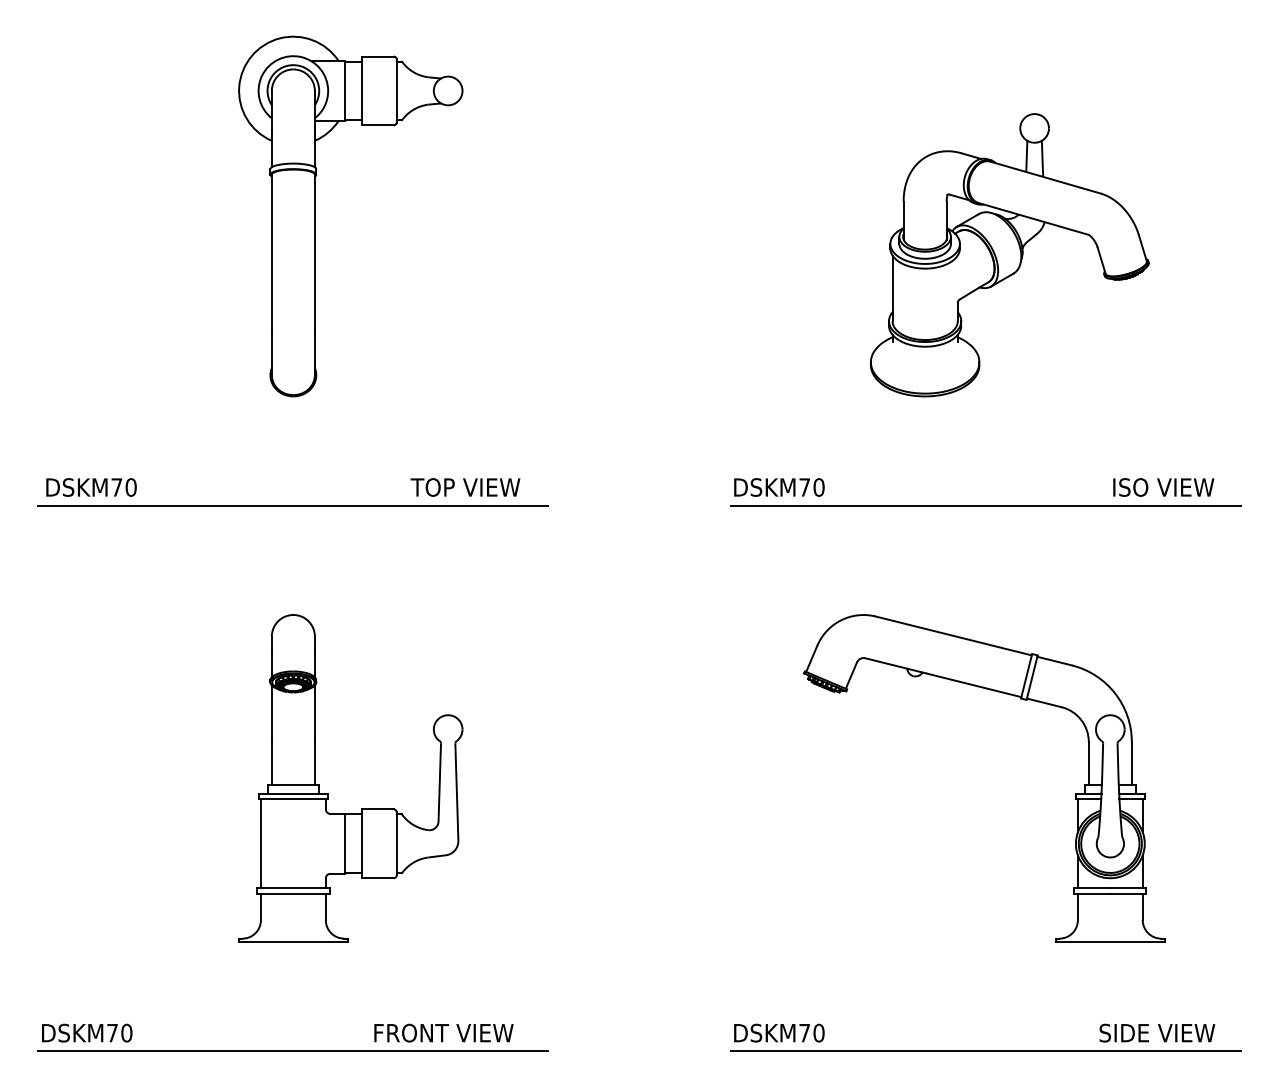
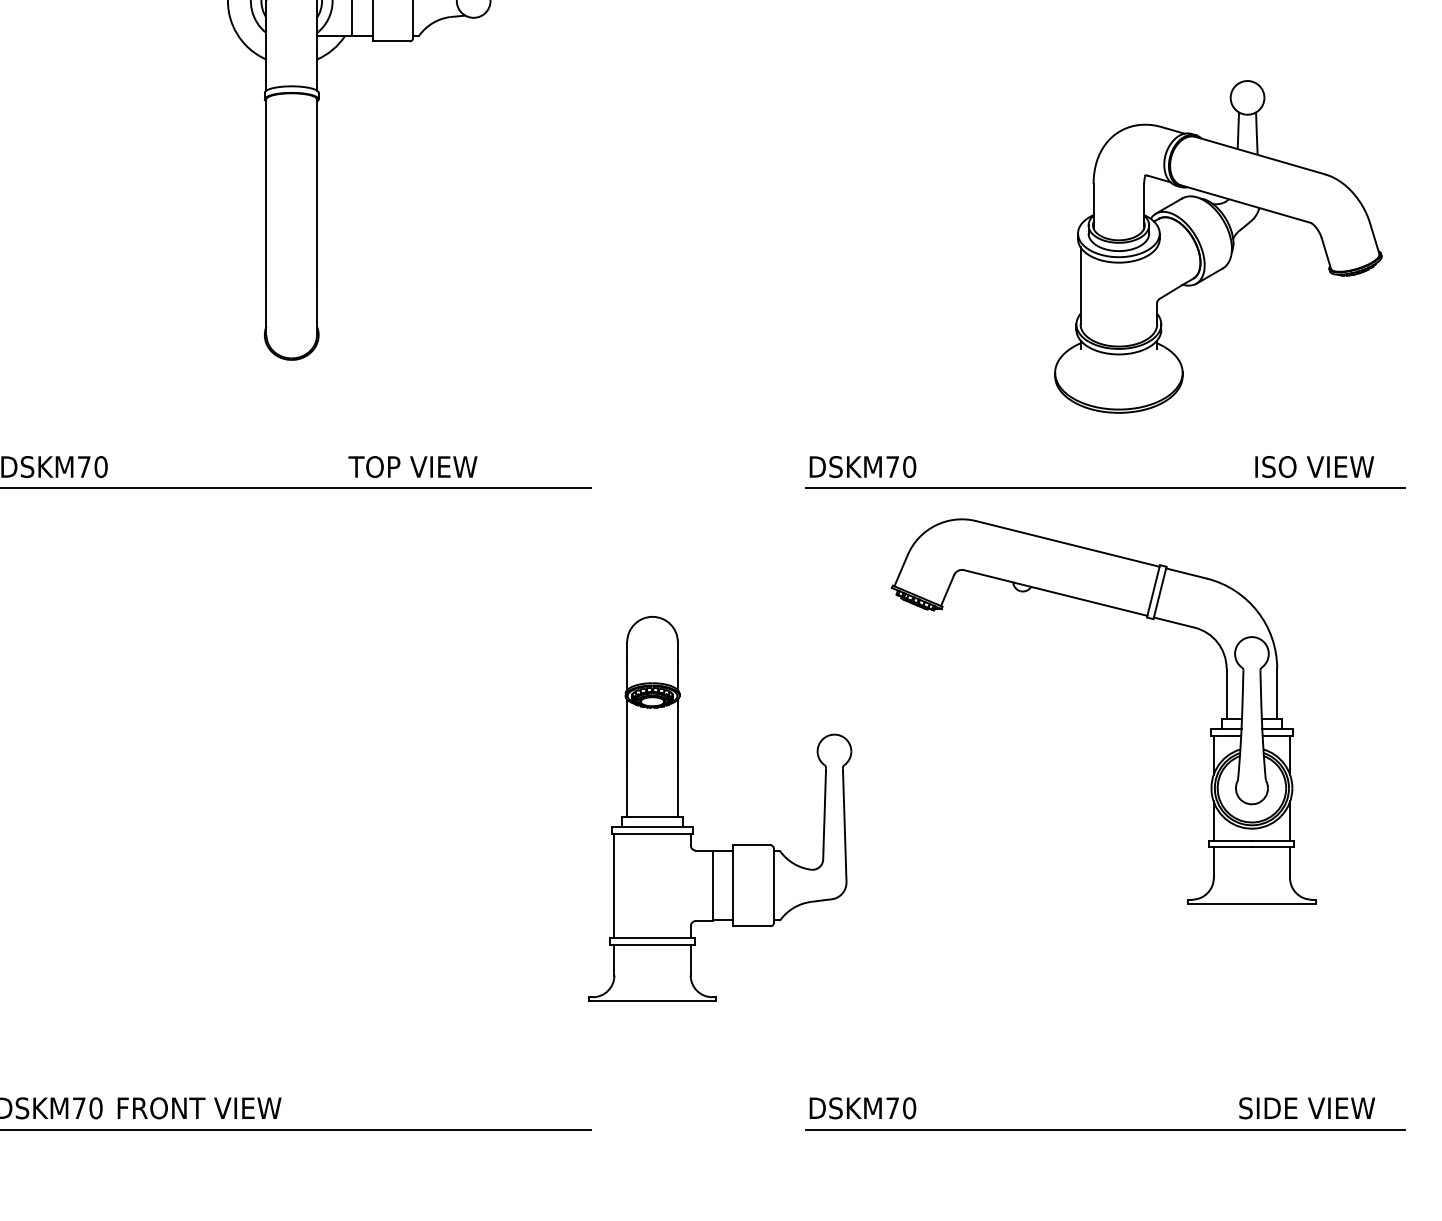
part: (1009, 255) -> (1218, 247), moved
text: (465, 487) -> (412, 467), moved
part: (1005, 694) -> (1128, 612), moved
part: (328, 793) -> (693, 826), moved
text: (443, 1032) -> (199, 1107), moved

